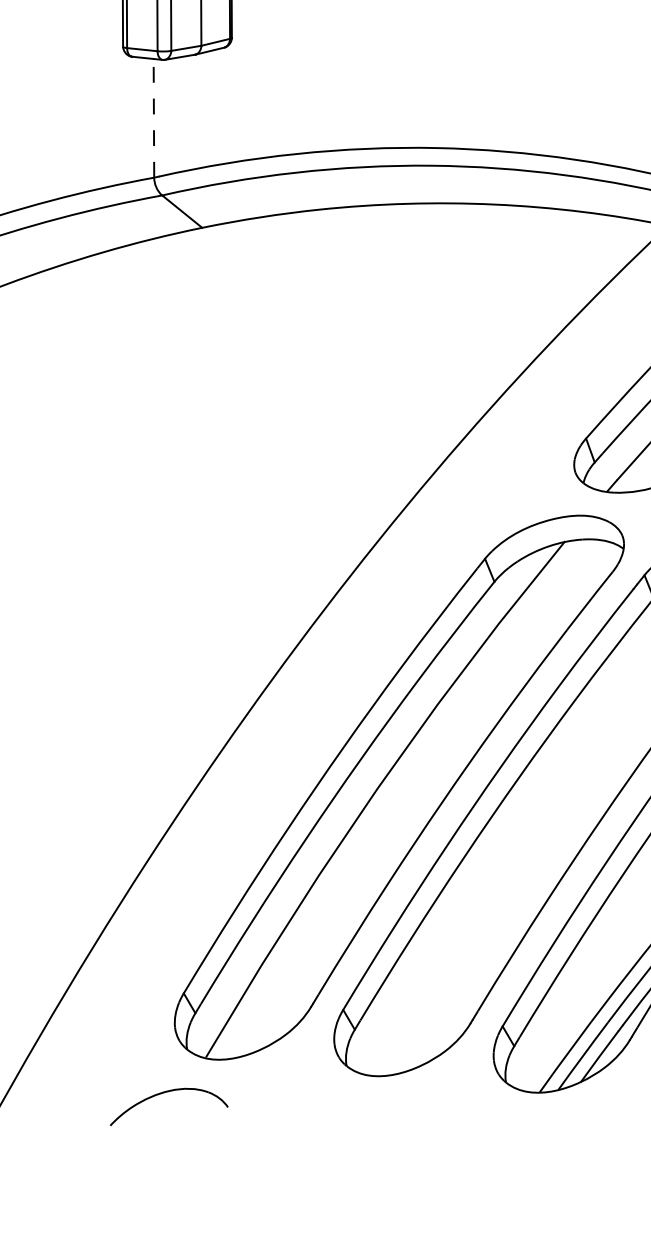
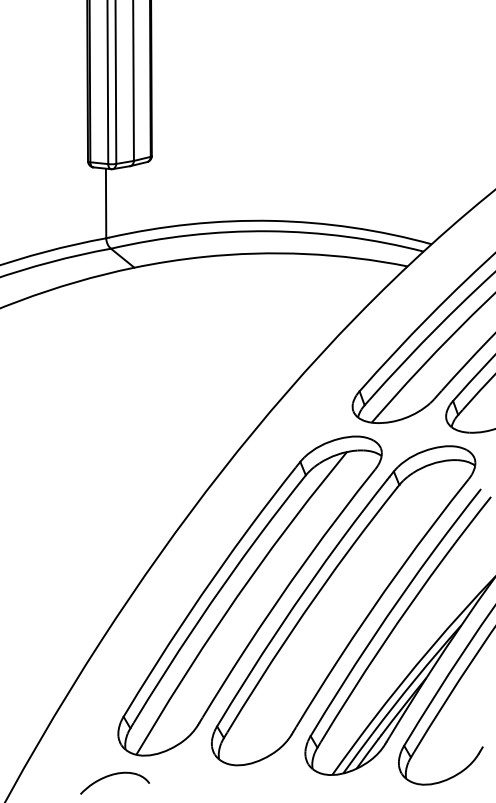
line: (154, 118) -> (106, 203), dashed -> solid

